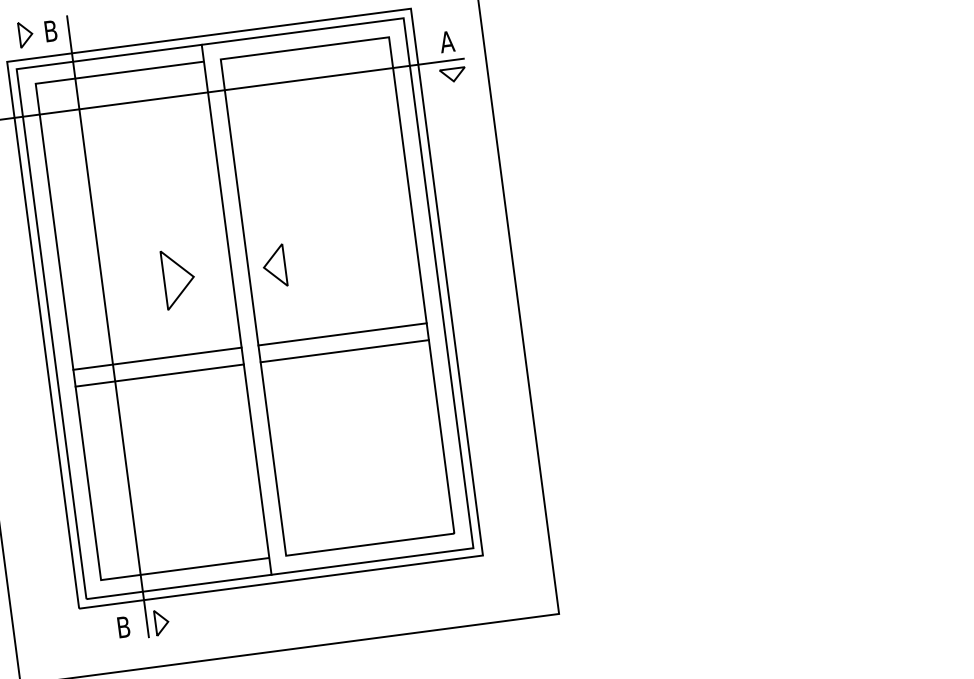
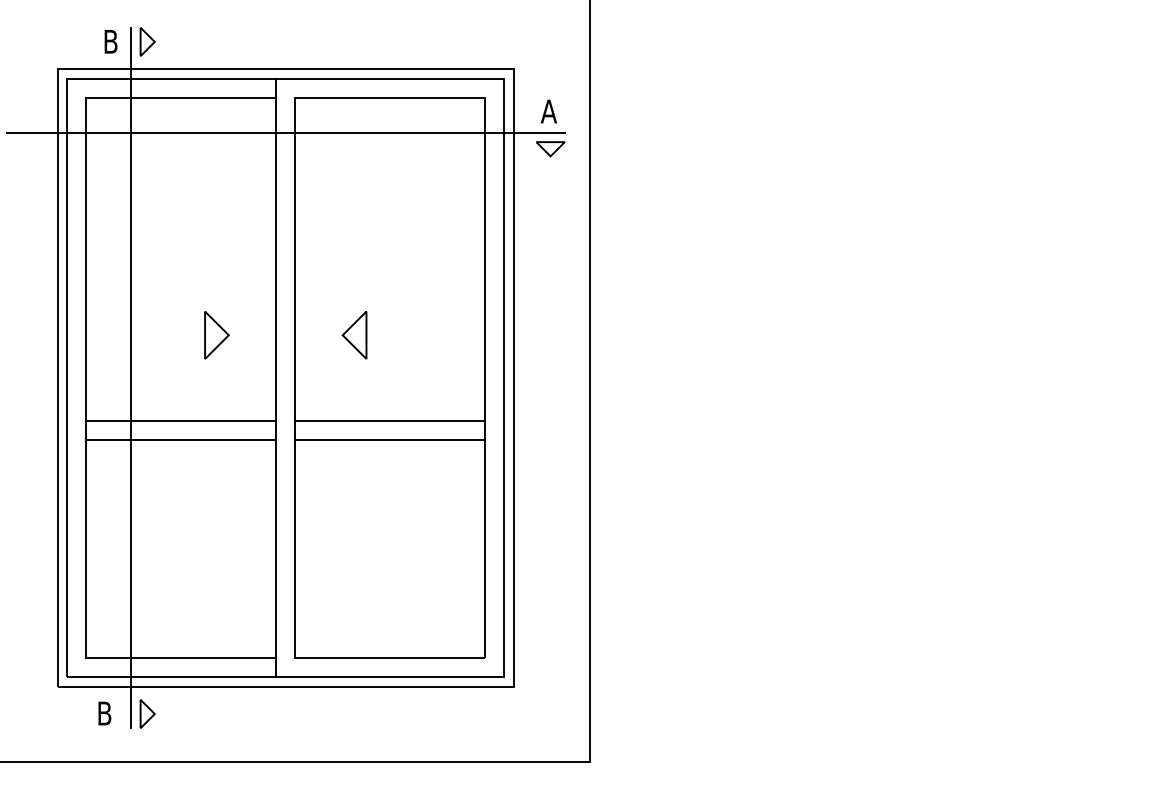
part: (25, 34) -> (147, 41), moved
part: (274, 266) -> (354, 335), moved
part: (178, 279) -> (216, 335), size x0.71

